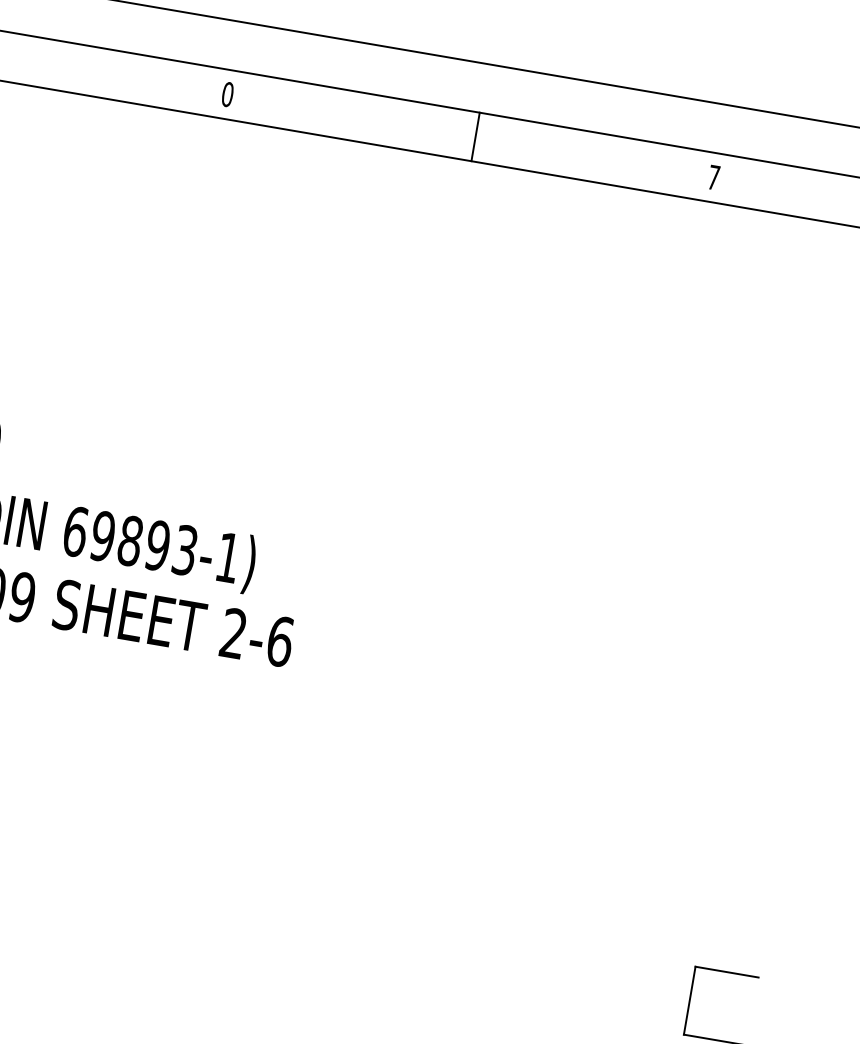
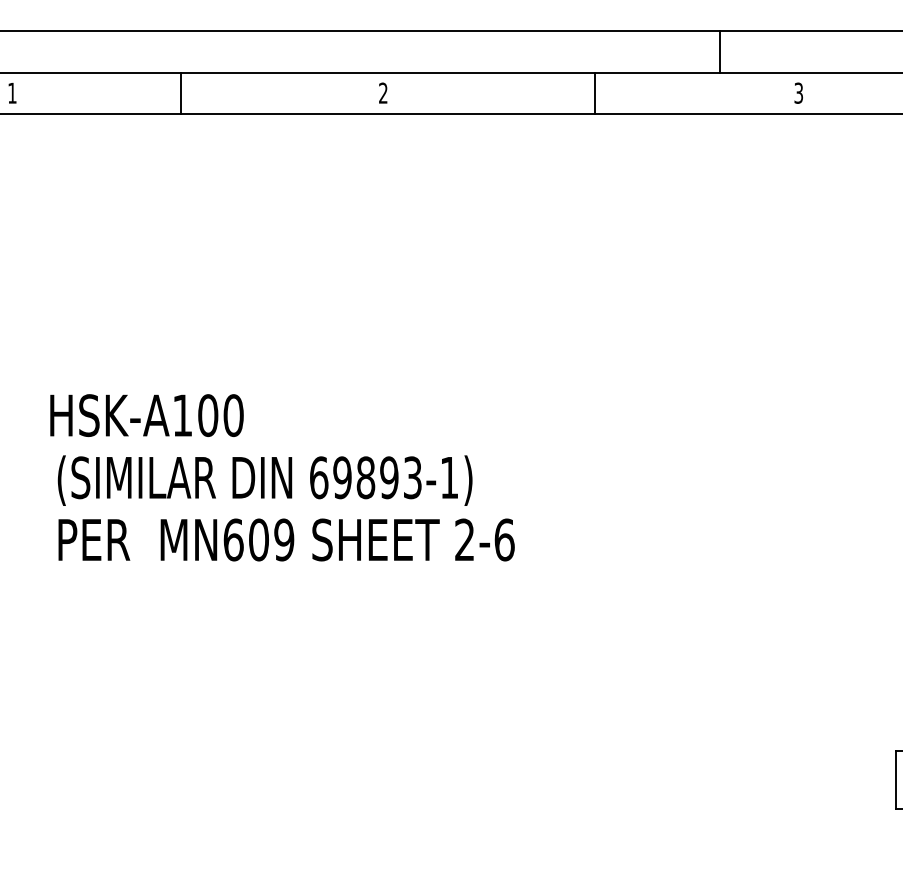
text: (228, 93) -> (383, 92), 0 -> 2
line: (629, 112) -> (719, 51), added
text: (713, 176) -> (798, 92), 7 -> 3

